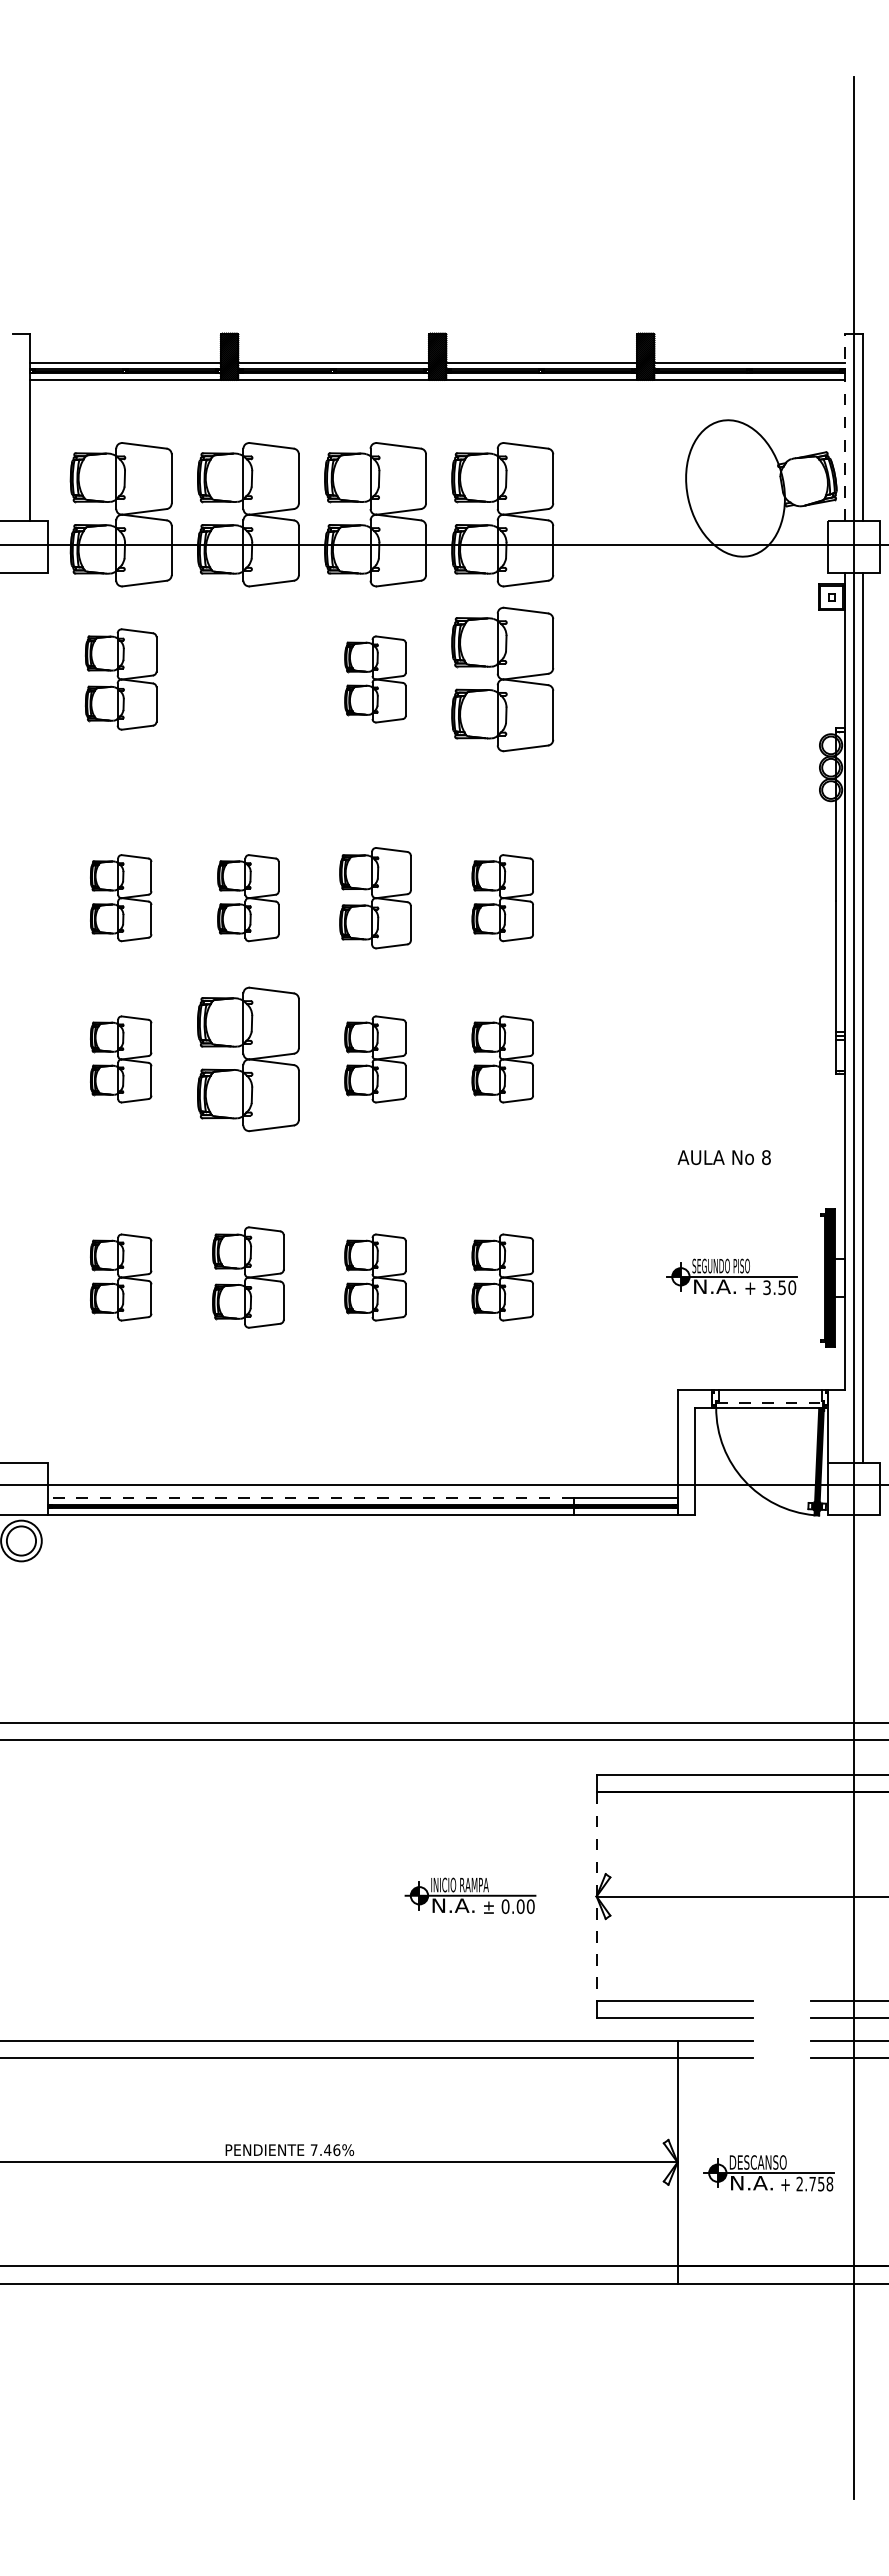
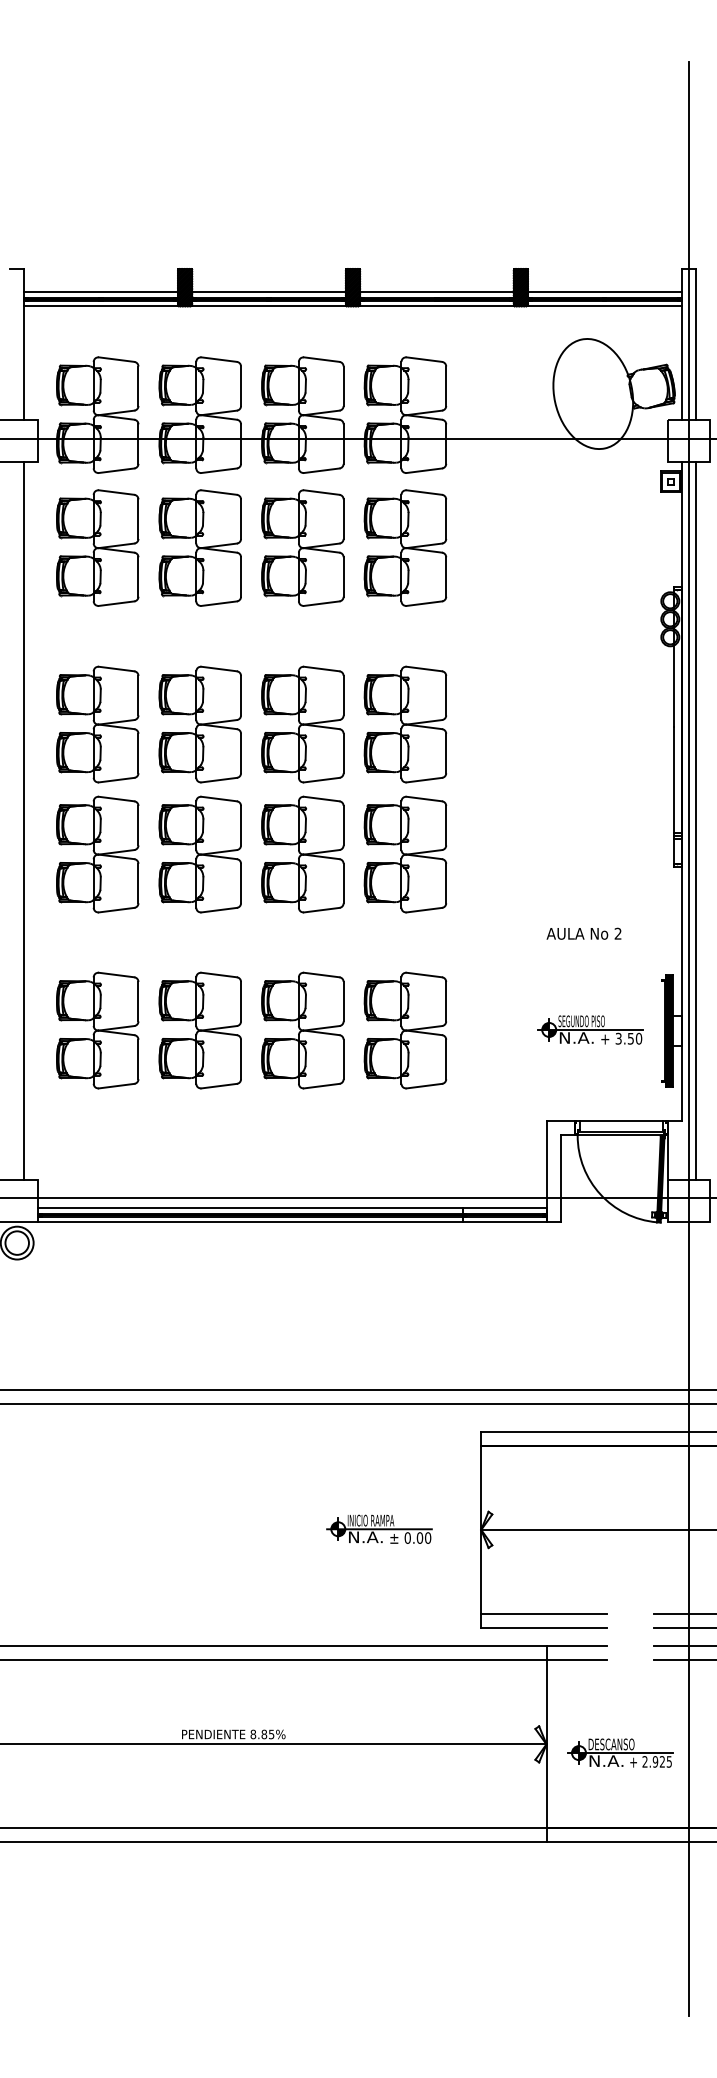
line: (845, 427) -> (681, 344), dashed -> solid
part: (120, 679) -> (97, 548), size x1.43
part: (248, 679) -> (200, 548), added
part: (375, 679) -> (302, 548), size x1.67
part: (120, 897) -> (97, 723), size x1.67
part: (248, 897) -> (200, 723), size x1.67
part: (375, 897) -> (302, 723), size x1.43
part: (502, 897) -> (405, 723), size x1.67
line: (30, 1017) -> (24, 820), added
part: (120, 1059) -> (97, 854), size x1.67
part: (375, 1059) -> (302, 854), size x1.67
part: (502, 1059) -> (405, 854), size x1.67
text: (766, 1157) -> (618, 933), 8 -> 2
part: (120, 1277) -> (97, 1030), size x1.67
part: (248, 1277) -> (200, 1030), size x1.43
part: (375, 1277) -> (302, 1030), size x1.67
part: (502, 1277) -> (405, 1030), size x1.67
line: (769, 1402) -> (620, 1131), dashed -> solid
line: (310, 1497) -> (250, 1208), dashed -> solid
line: (596, 1897) -> (481, 1530), dashed -> solid
text: (325, 2150) -> (262, 1734), 7.46%%% -> 8.85%%%
text: (821, 2183) -> (662, 1761), 2.758 -> 2.925

